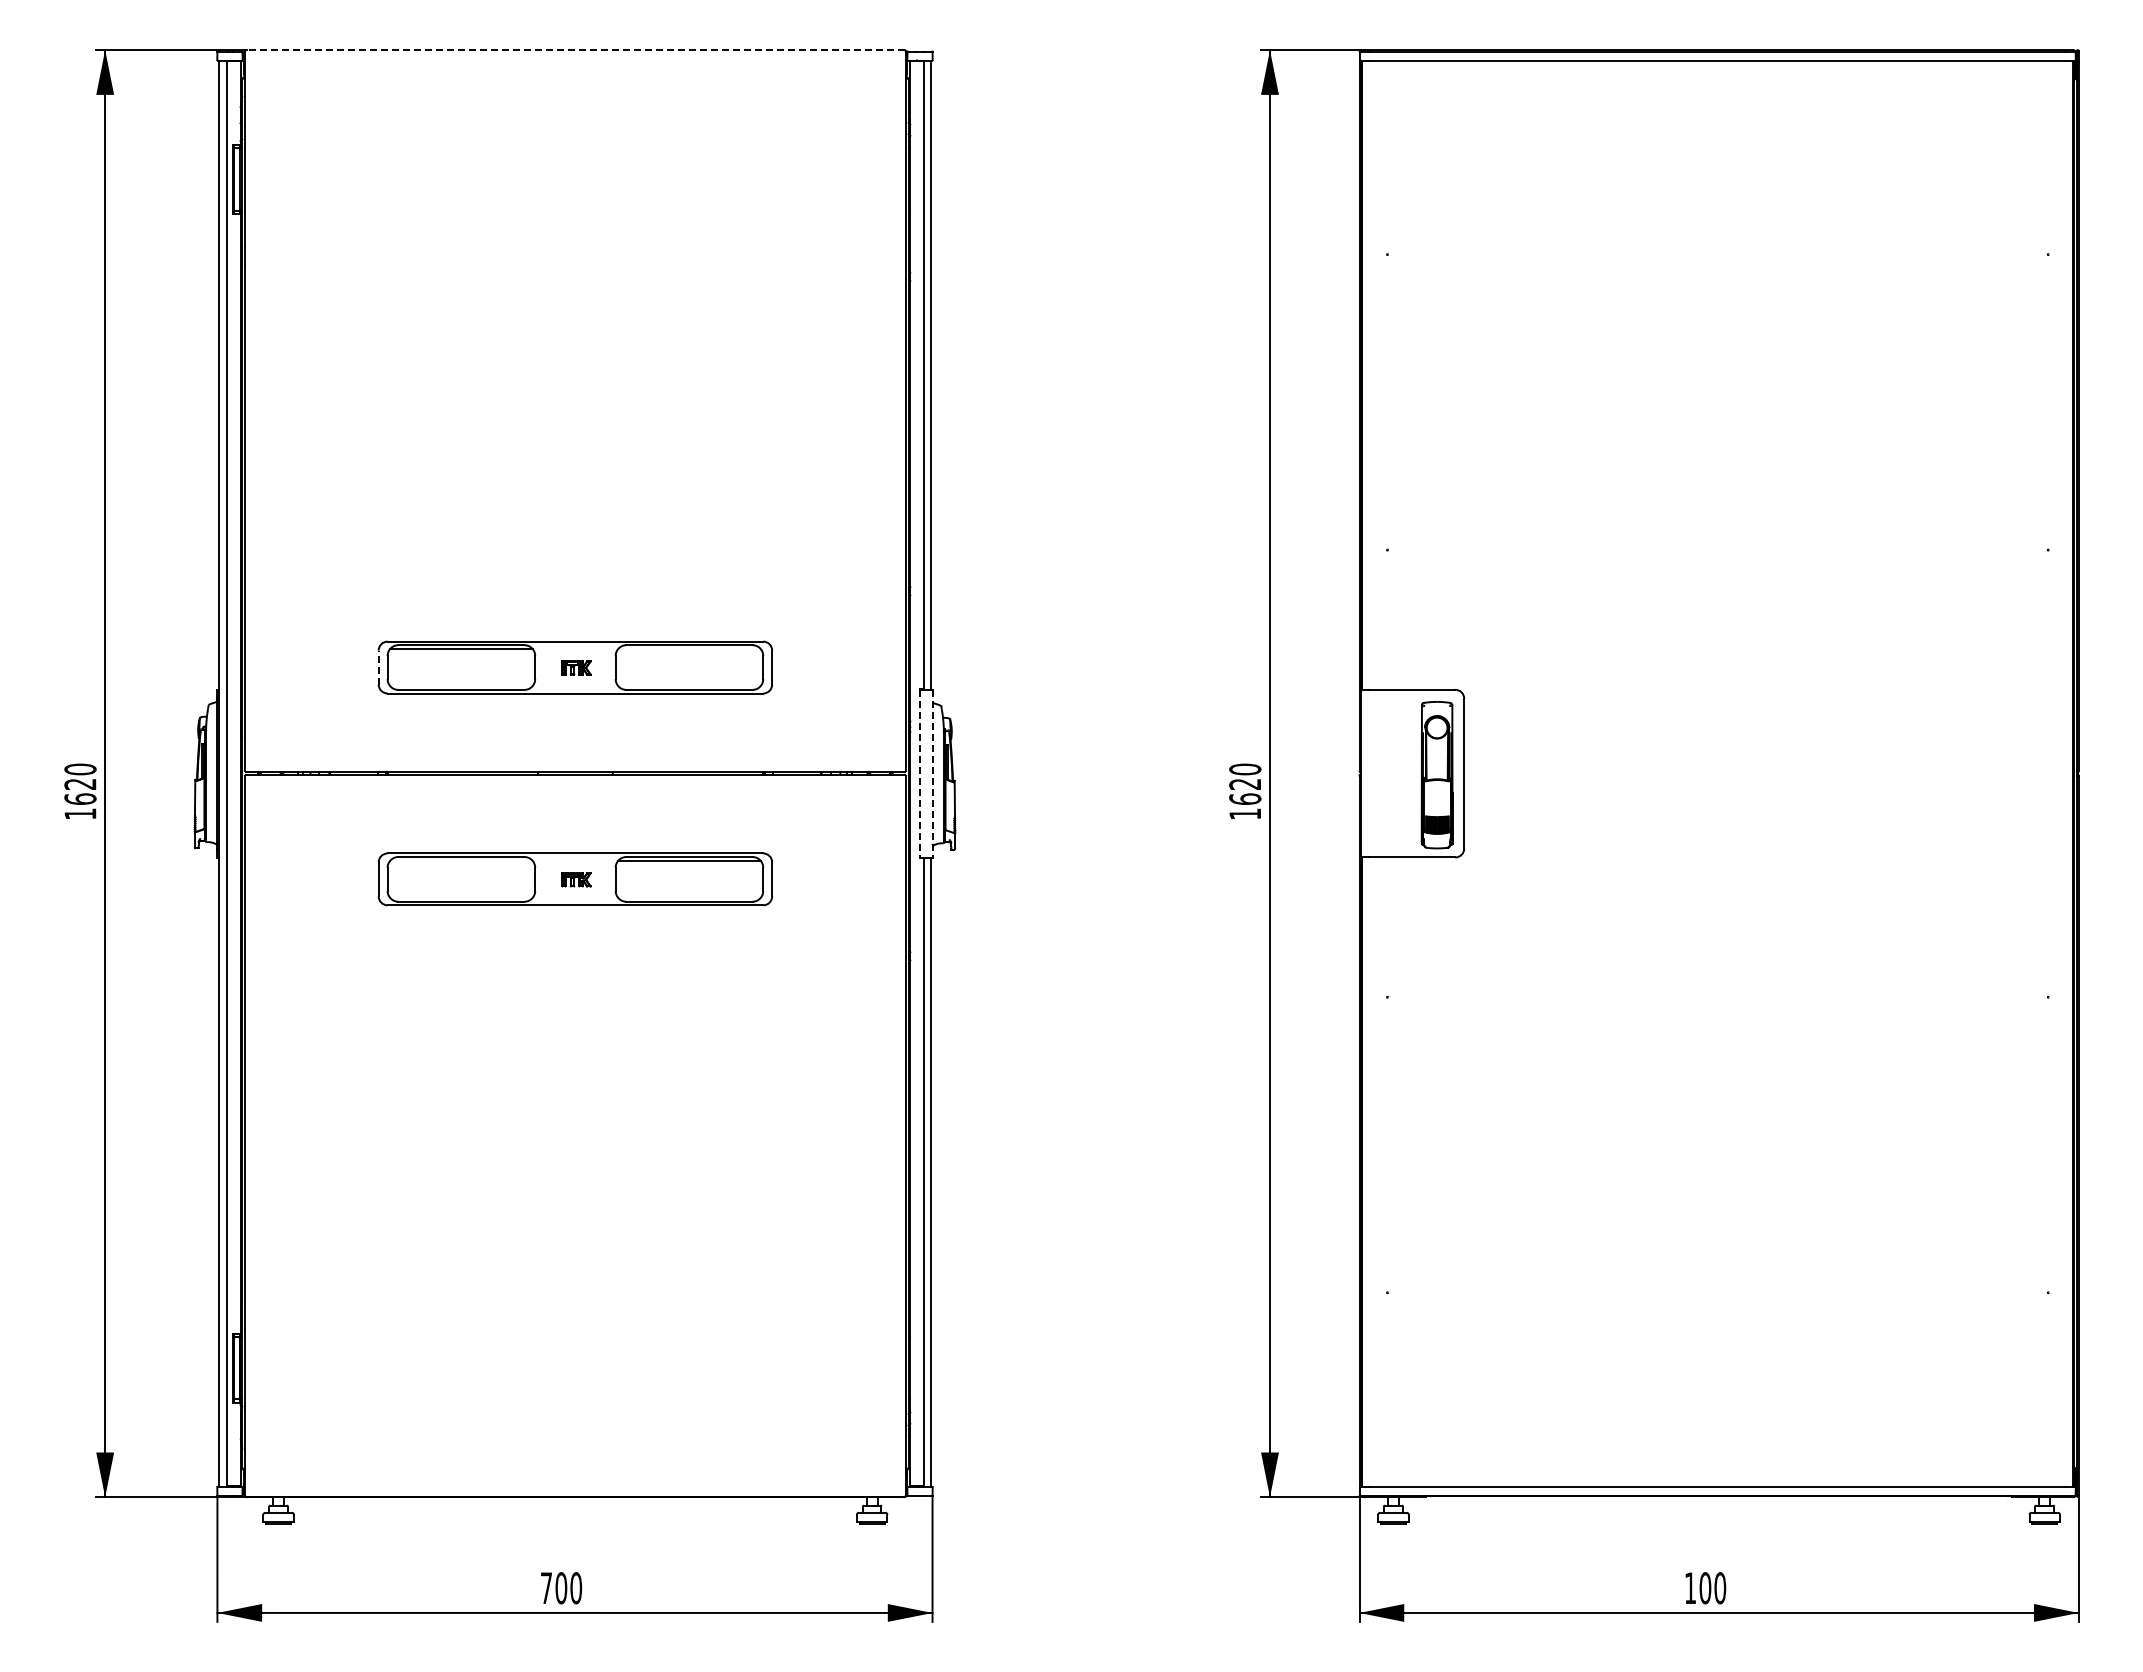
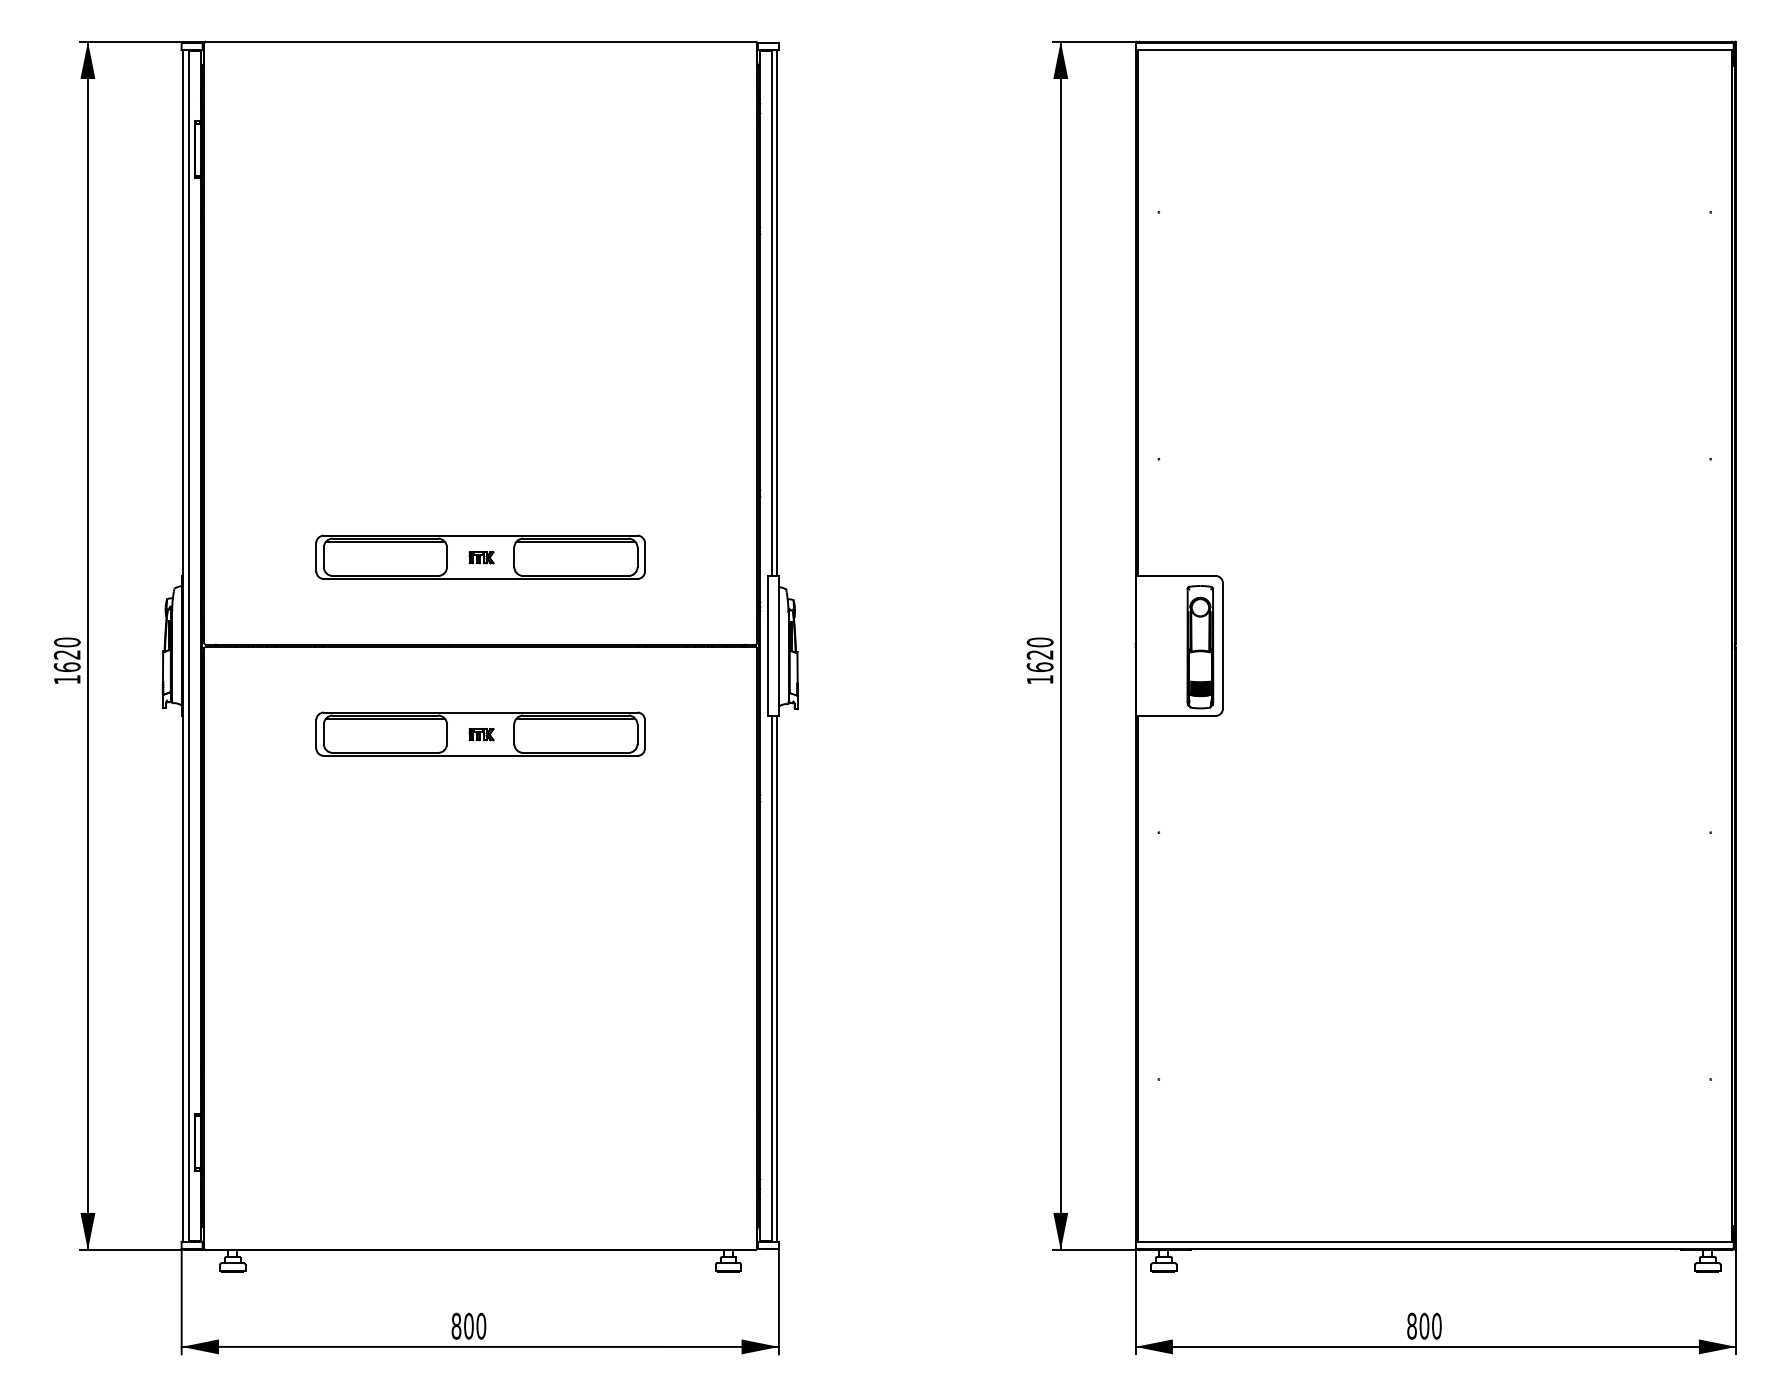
line: (574, 50) -> (479, 41), dashed -> solid
line: (689, 648) -> (575, 541), added
line: (378, 667) -> (316, 557), dashed -> solid
line: (919, 773) -> (768, 645), dashed -> solid
line: (932, 773) -> (778, 645), dashed -> solid
line: (461, 860) -> (385, 718), added
text: (546, 1588) -> (456, 1326), 700 -> 800
text: (1690, 1588) -> (1411, 1326), 100 -> 800

